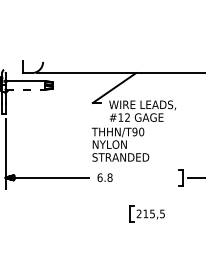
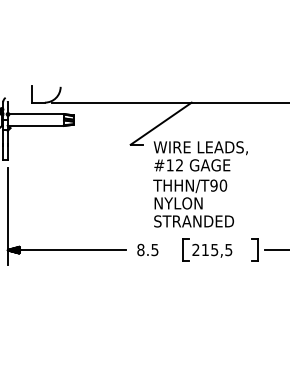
line: (25, 90) -> (35, 126), dashed -> solid
text: (120, 144) -> (193, 203), moved
text: (104, 177) -> (147, 249), 6.8 -> 8.5
part: (147, 213) -> (207, 249), moved

